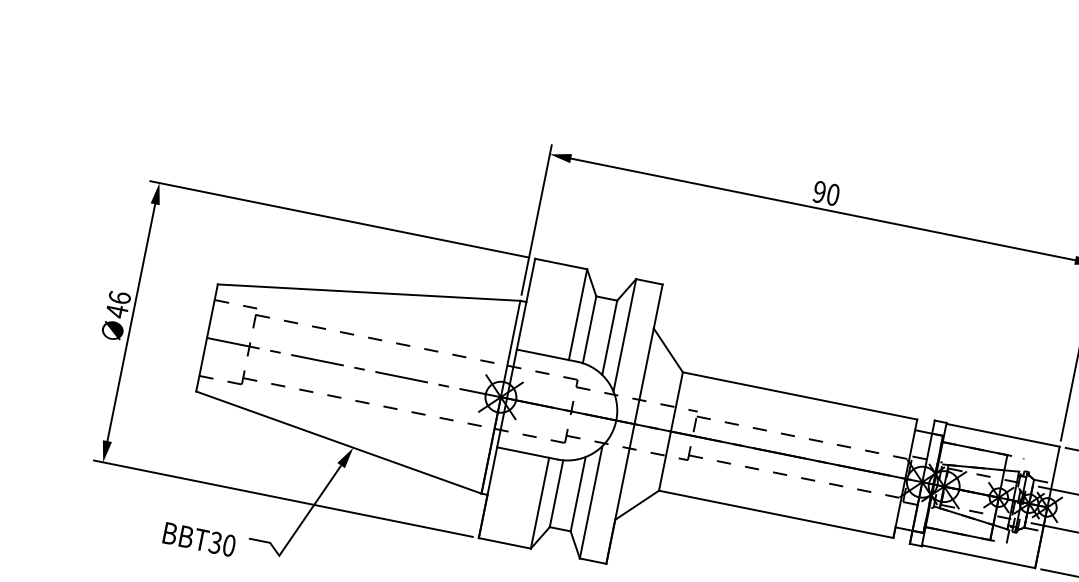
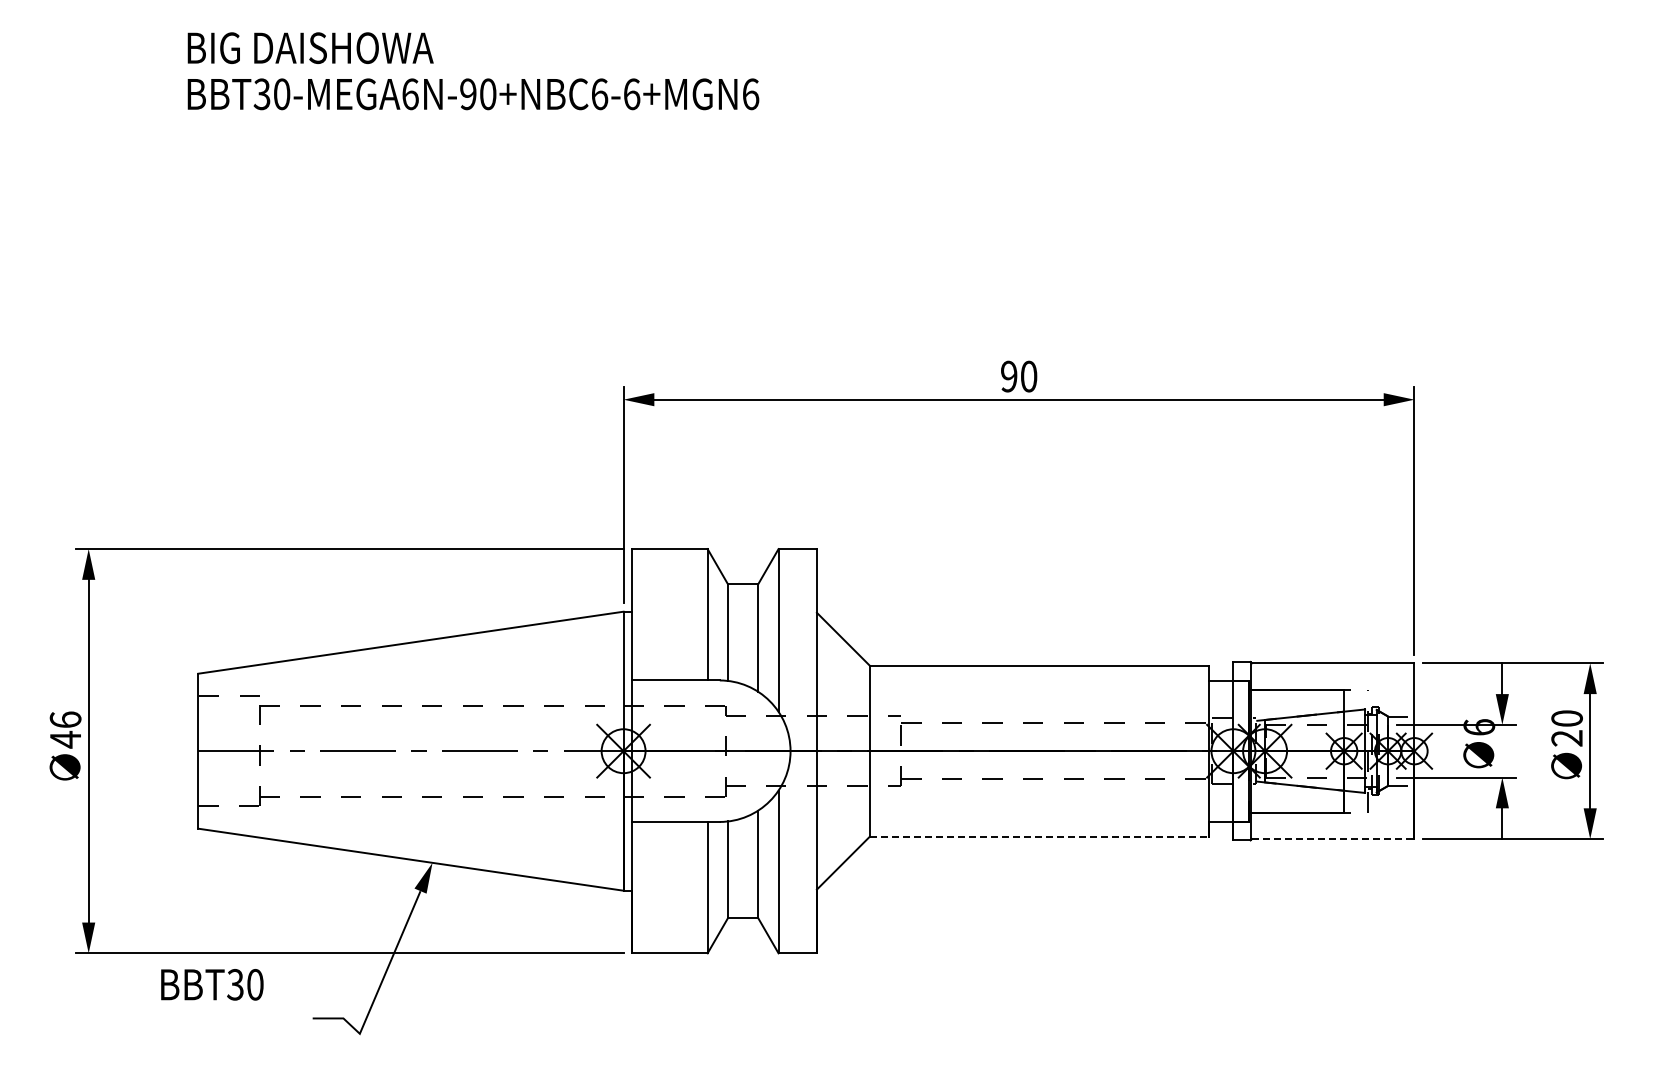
line: (776, 514) -> (1039, 836), solid -> dashed
text: (199, 539) -> (212, 984), moved
line: (979, 557) -> (1333, 839), solid -> dashed

